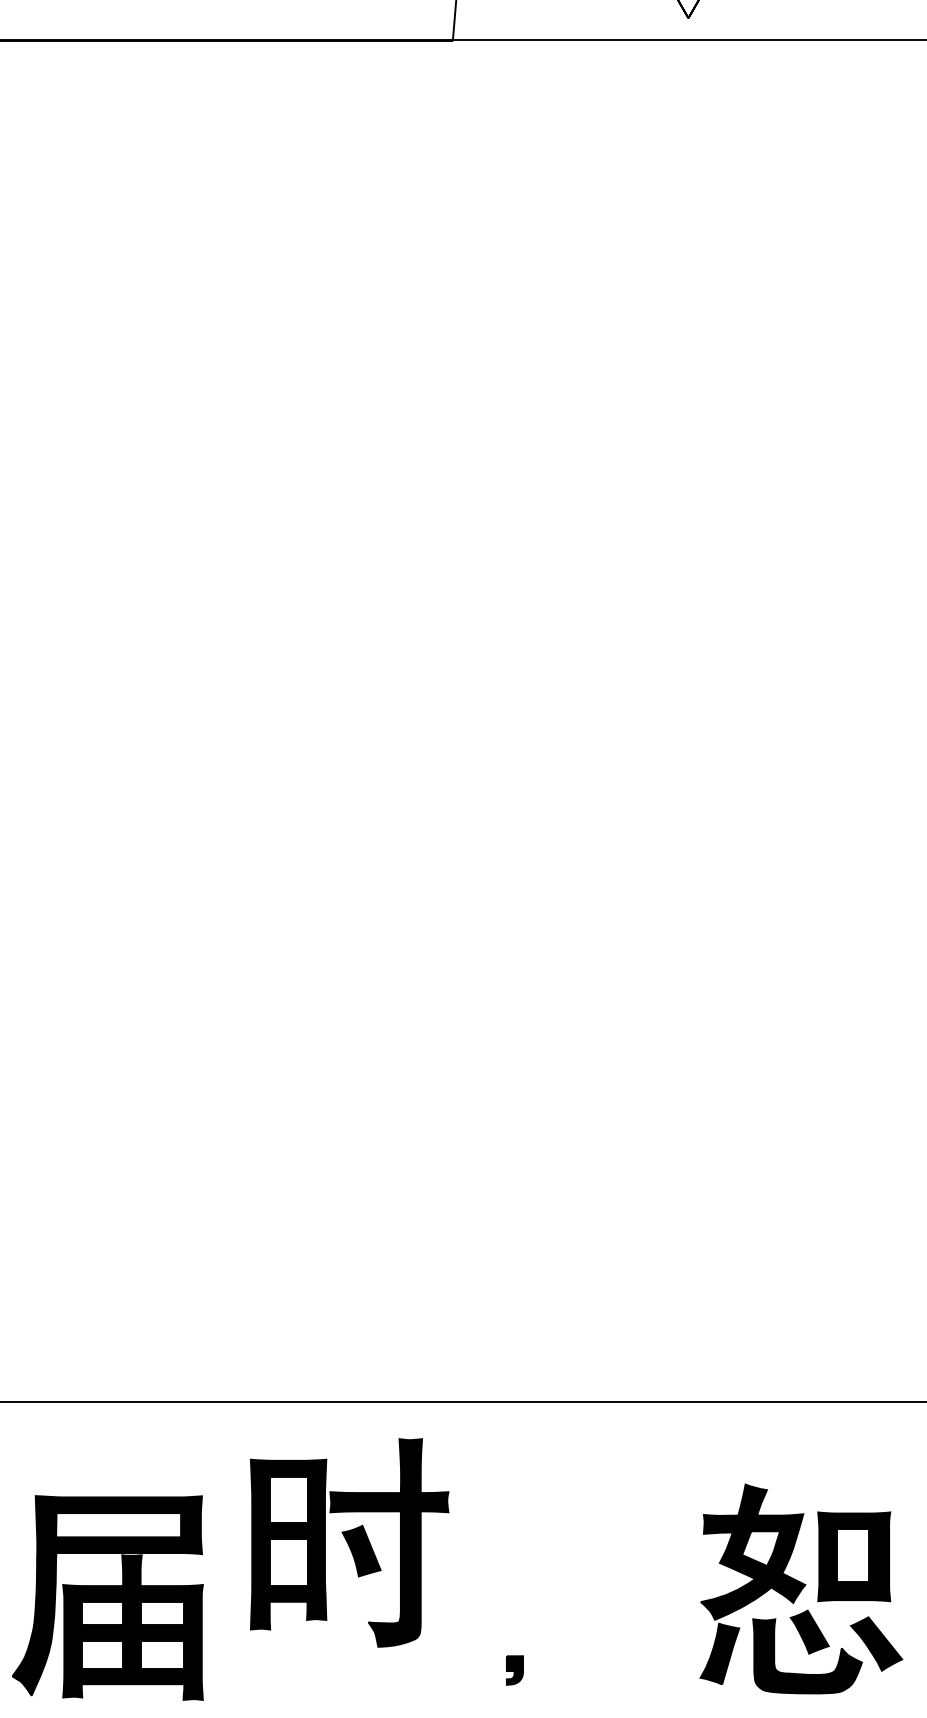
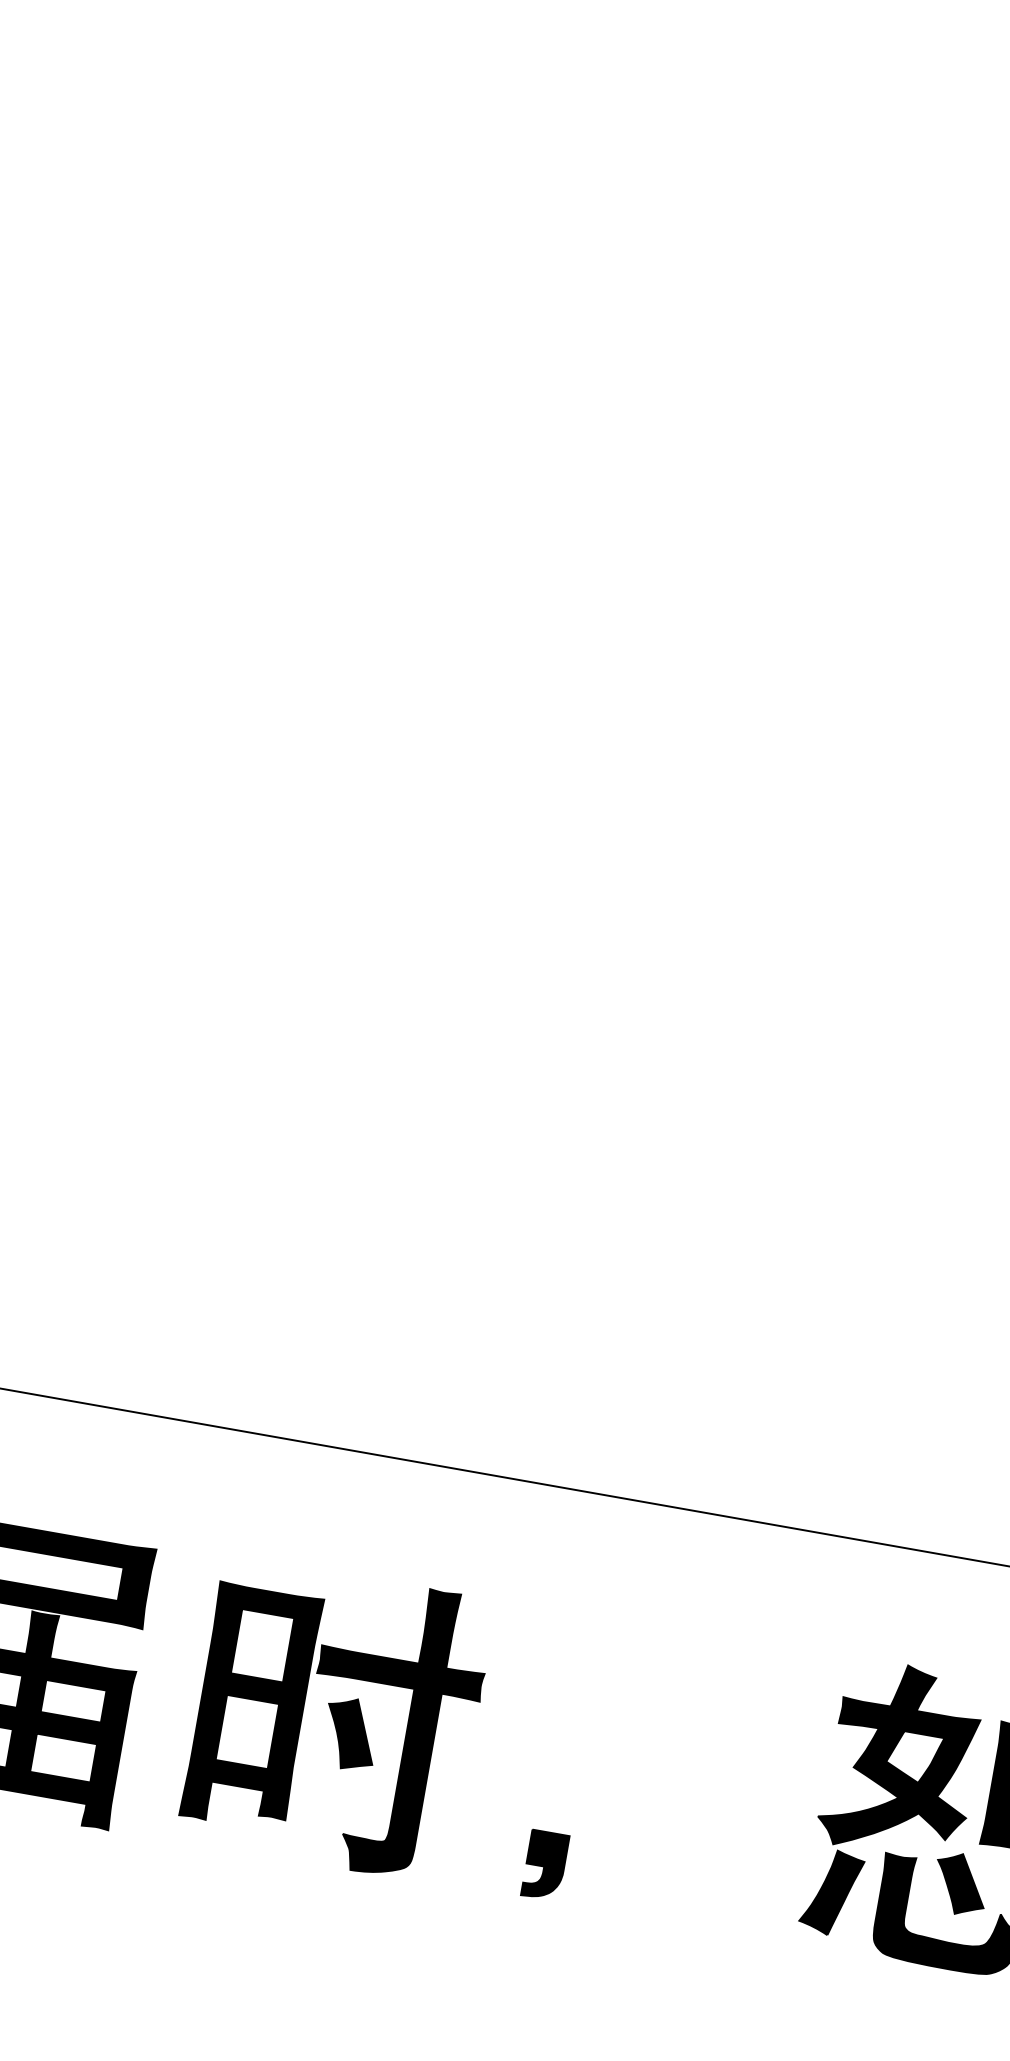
part: (349, 1542) -> (336, 1719), moved
part: (514, 1670) -> (544, 1865), size x1.67

